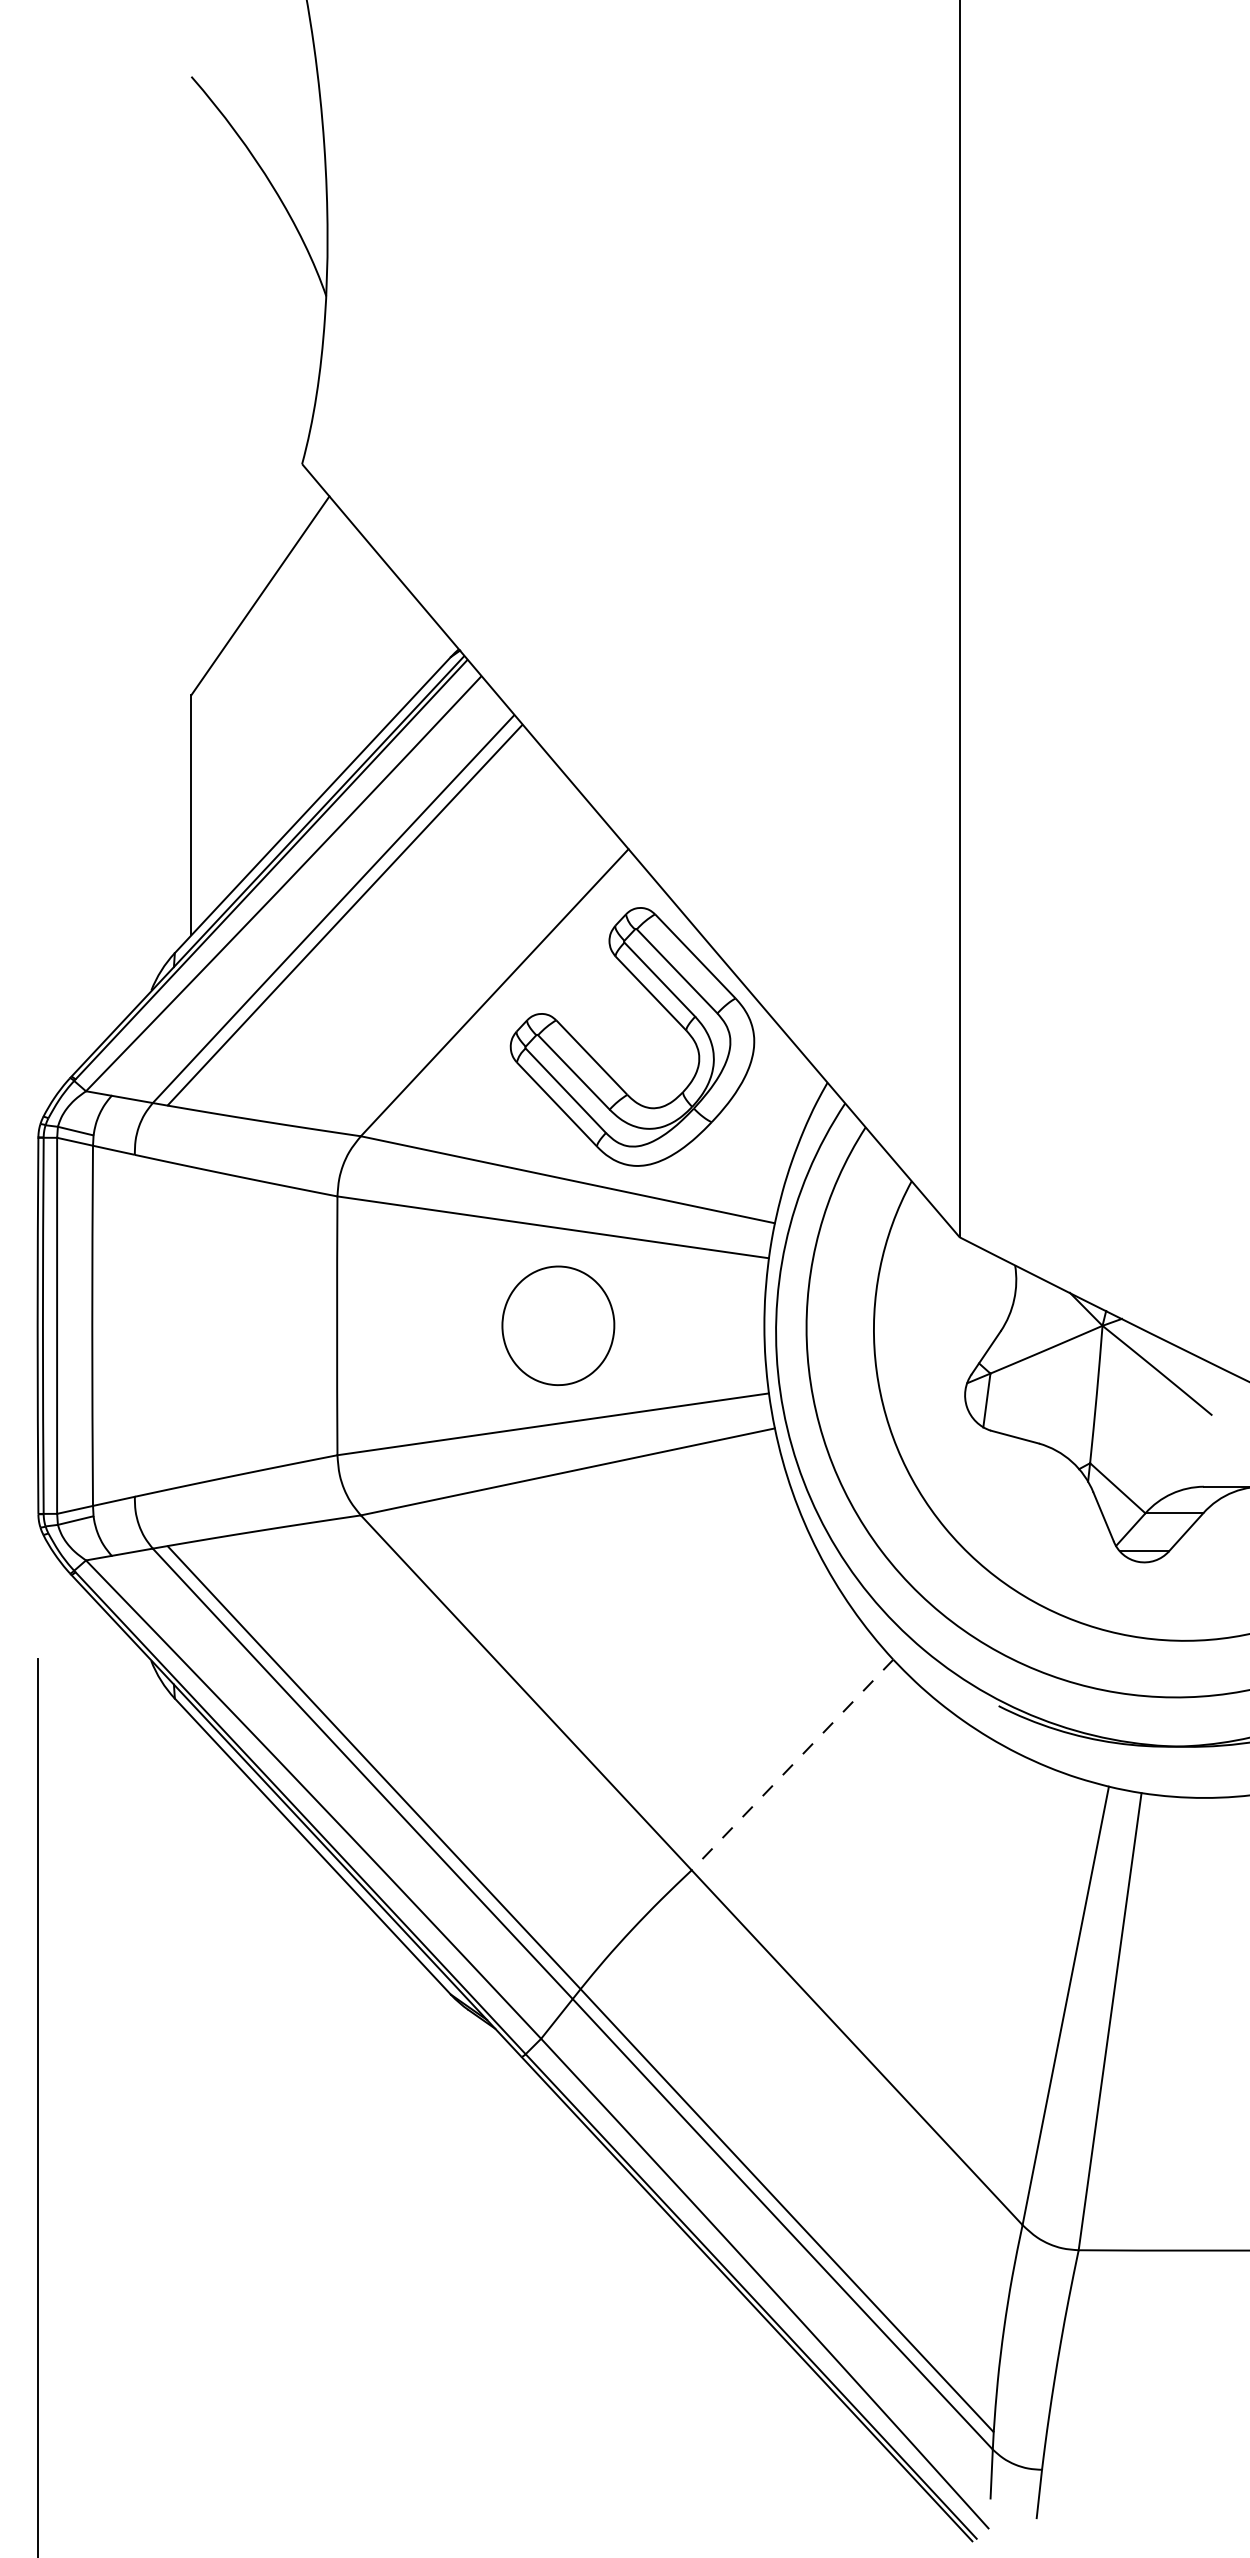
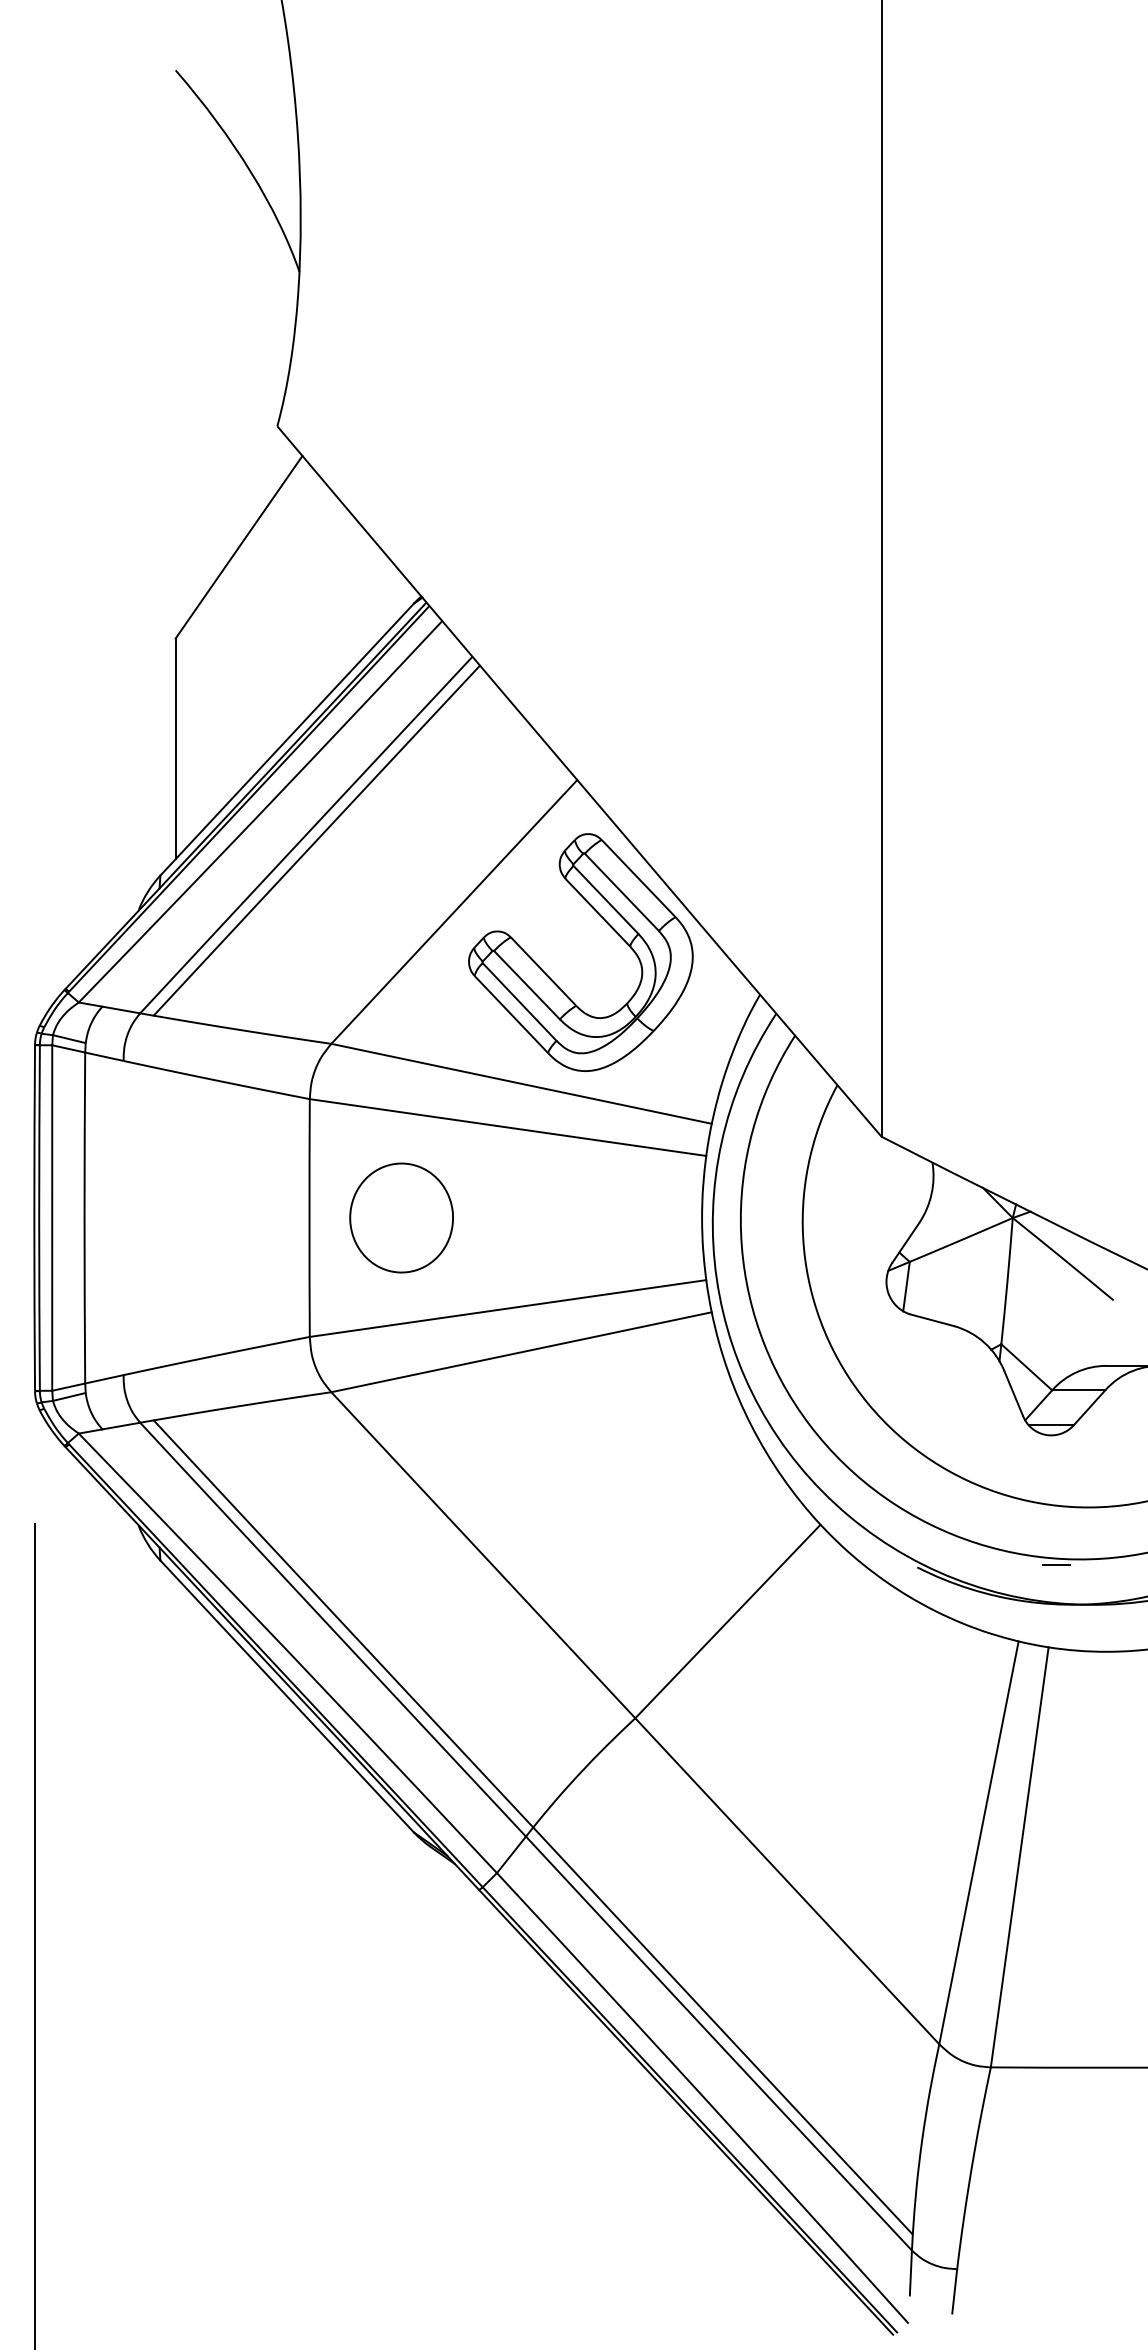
part: (558, 1325) -> (401, 1217), moved
line: (1150, 1703) -> (1056, 1565), added
line: (792, 1764) -> (727, 1621), dashed -> solid

